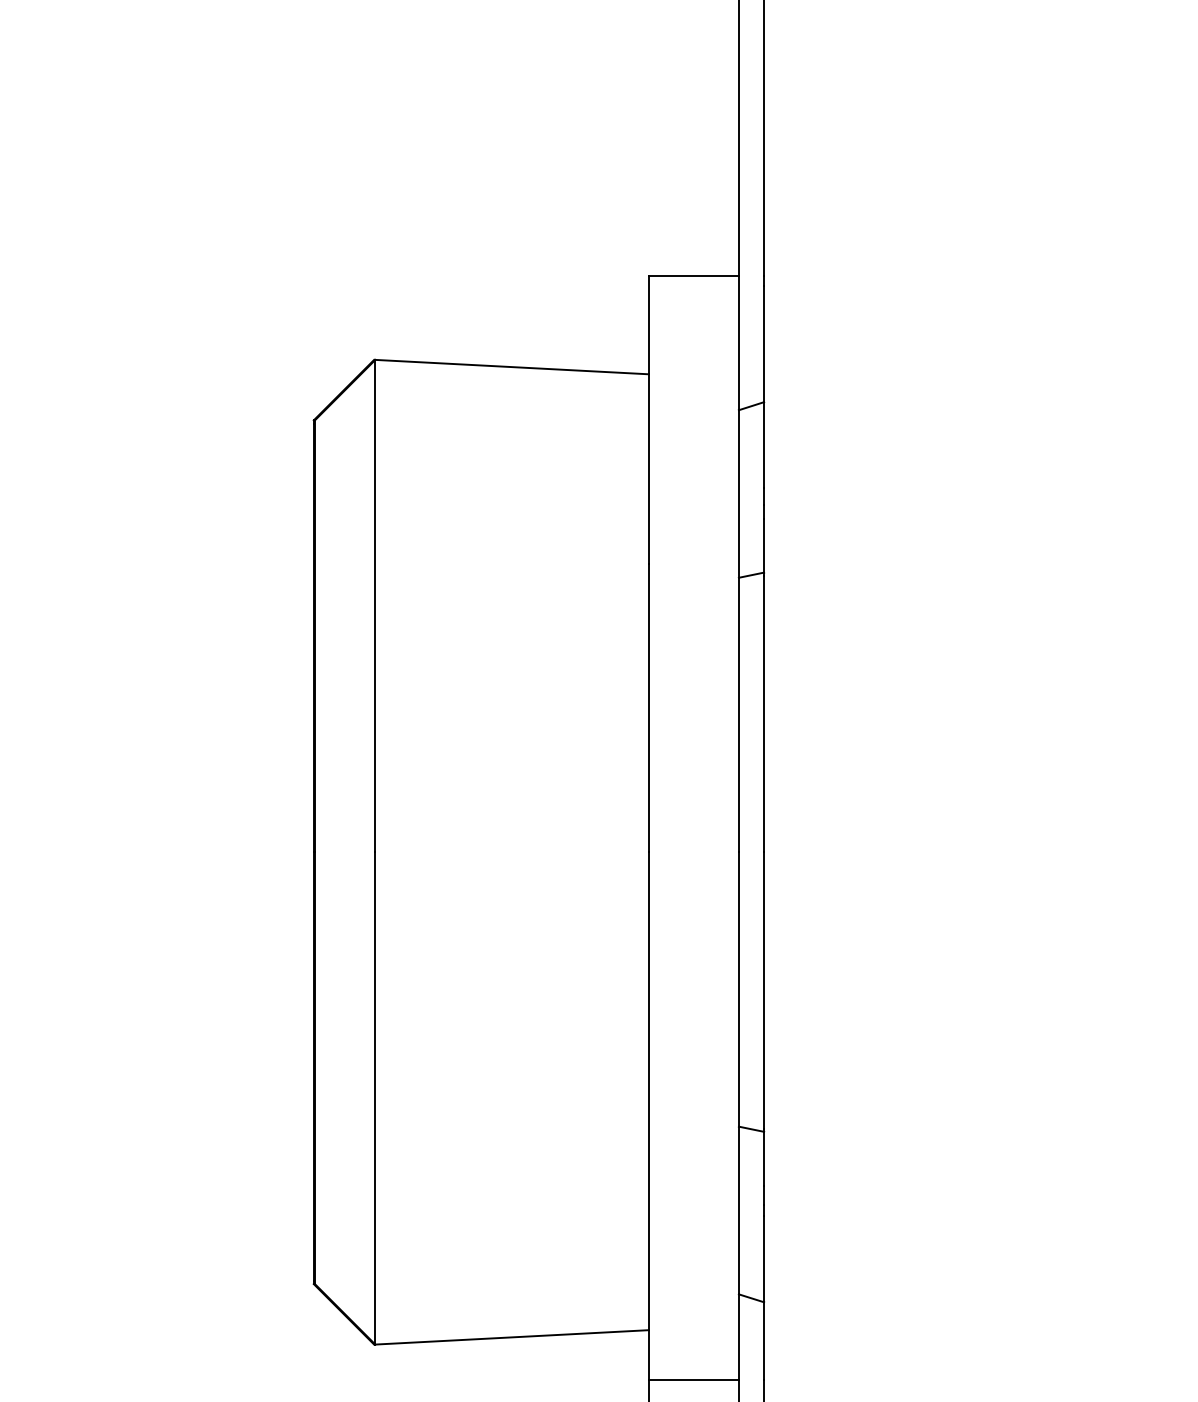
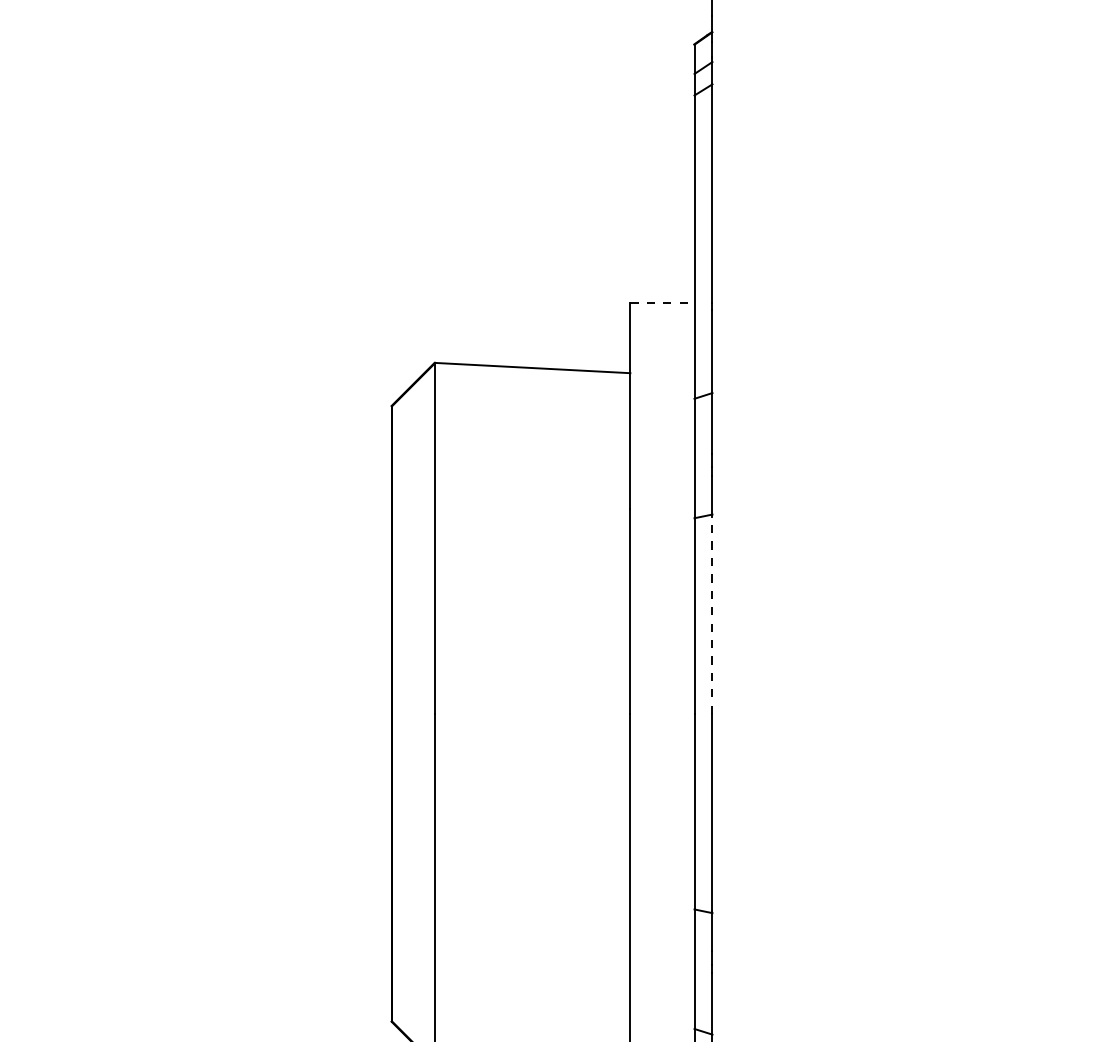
line: (693, 276) -> (662, 303), solid -> dashed
line: (764, 714) -> (712, 615), solid -> dashed

